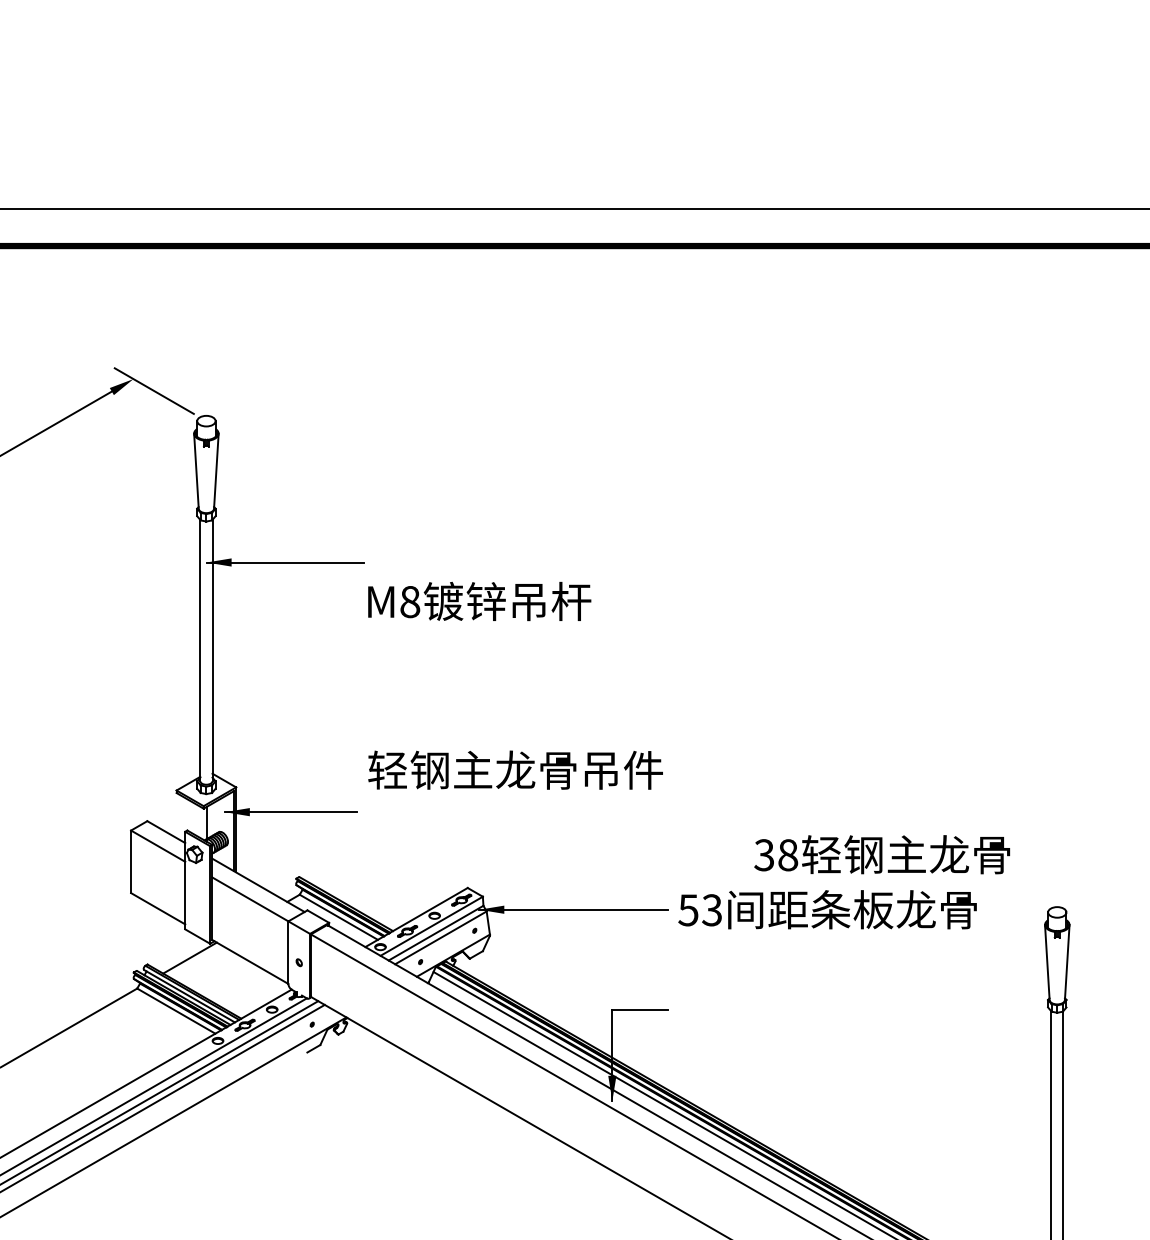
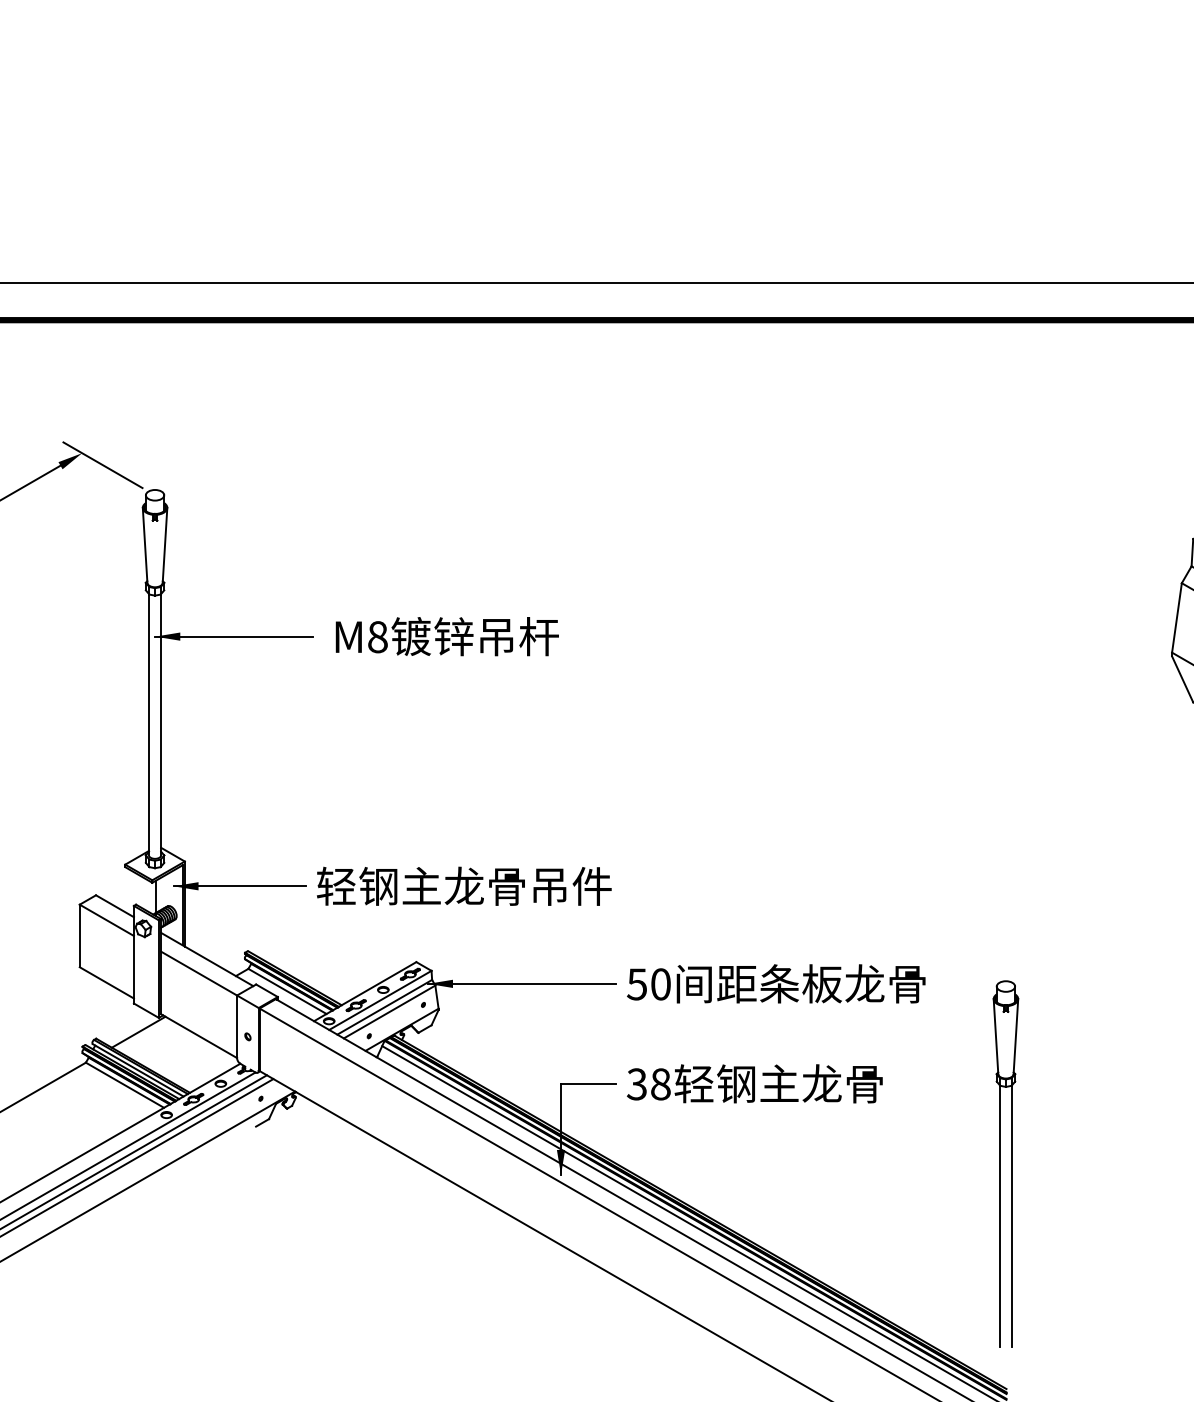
text: (478, 601) -> (446, 636), moved
text: (515, 769) -> (464, 885), moved
text: (881, 854) -> (754, 1083), moved
text: (711, 910) -> (660, 984), 53 -> 50

